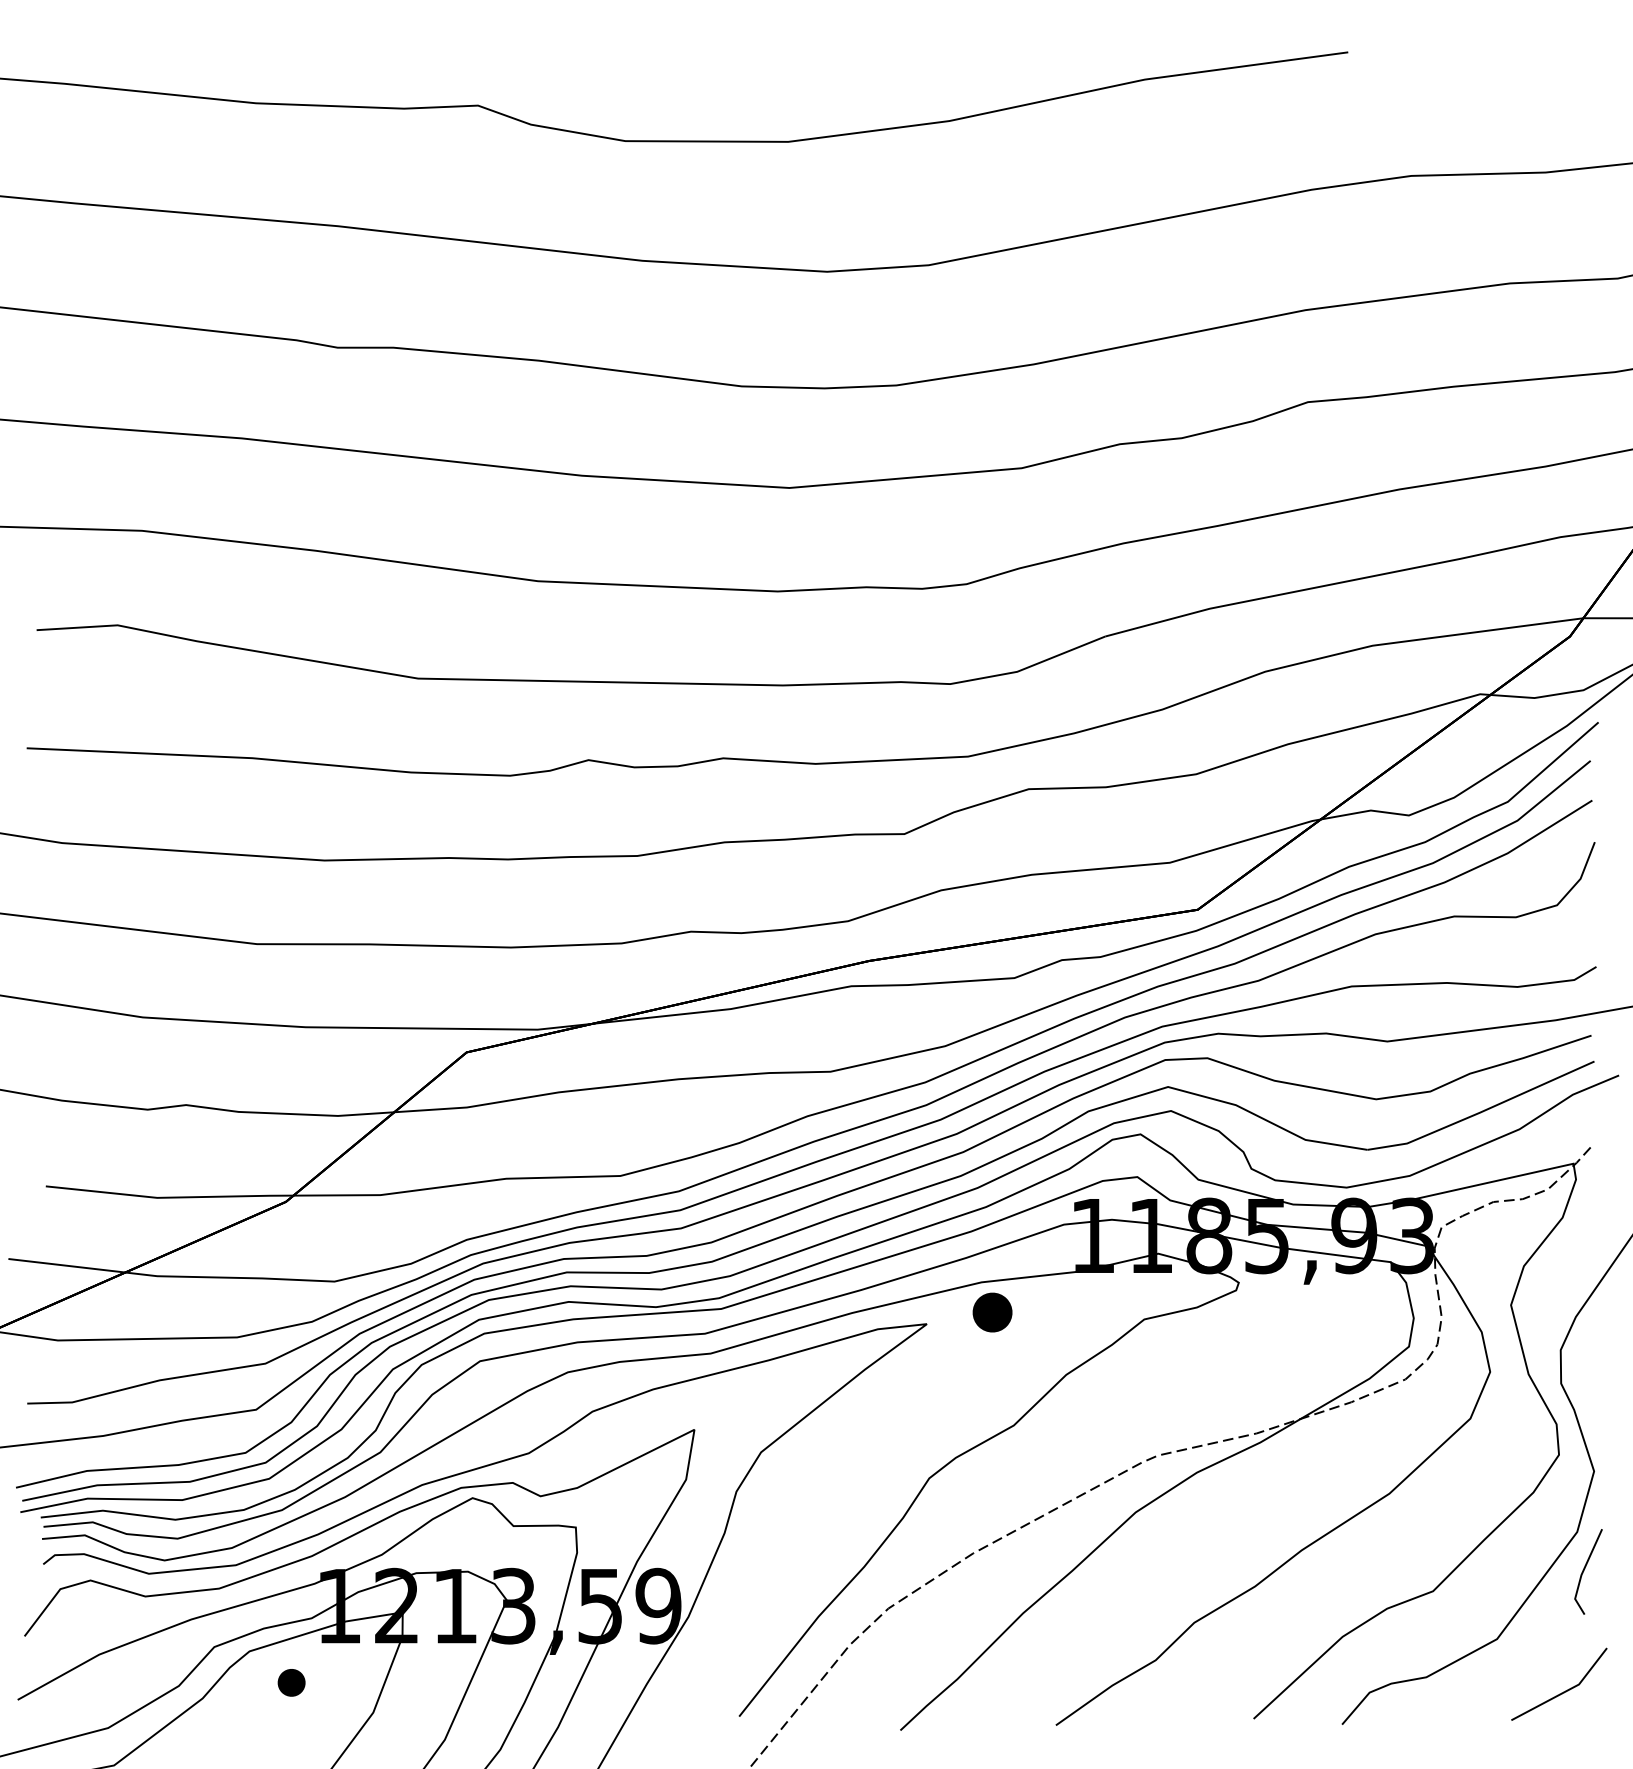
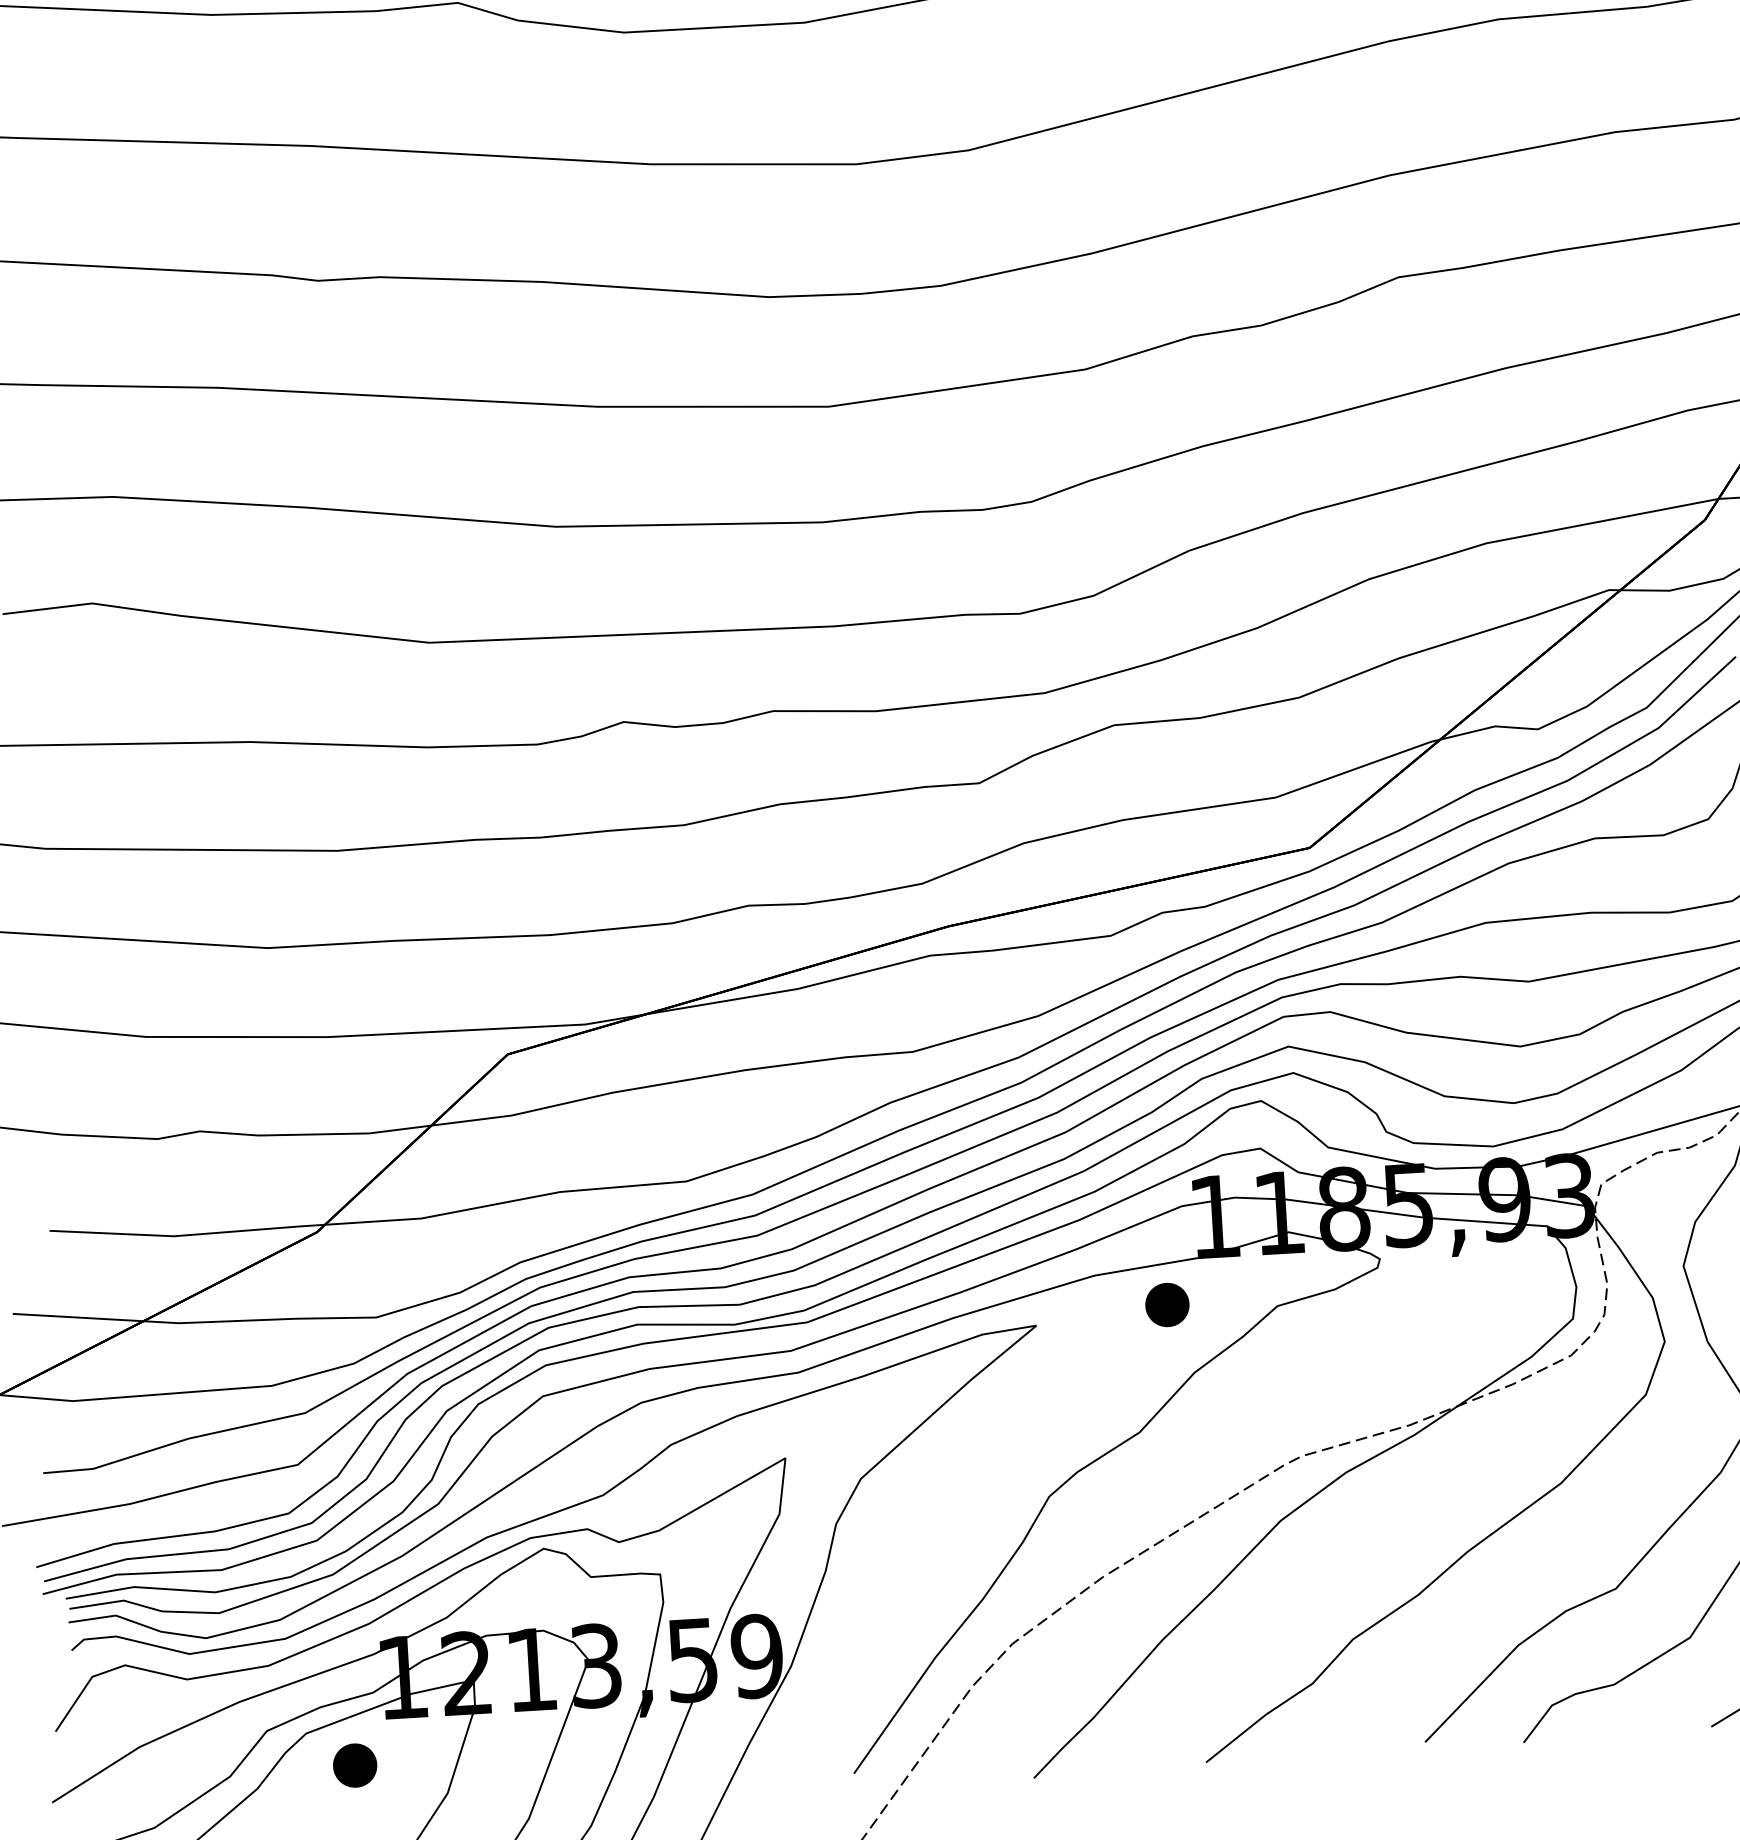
part: (992, 1312) -> (1167, 1304), moved
part: (291, 1682) -> (354, 1765), size x1.43

